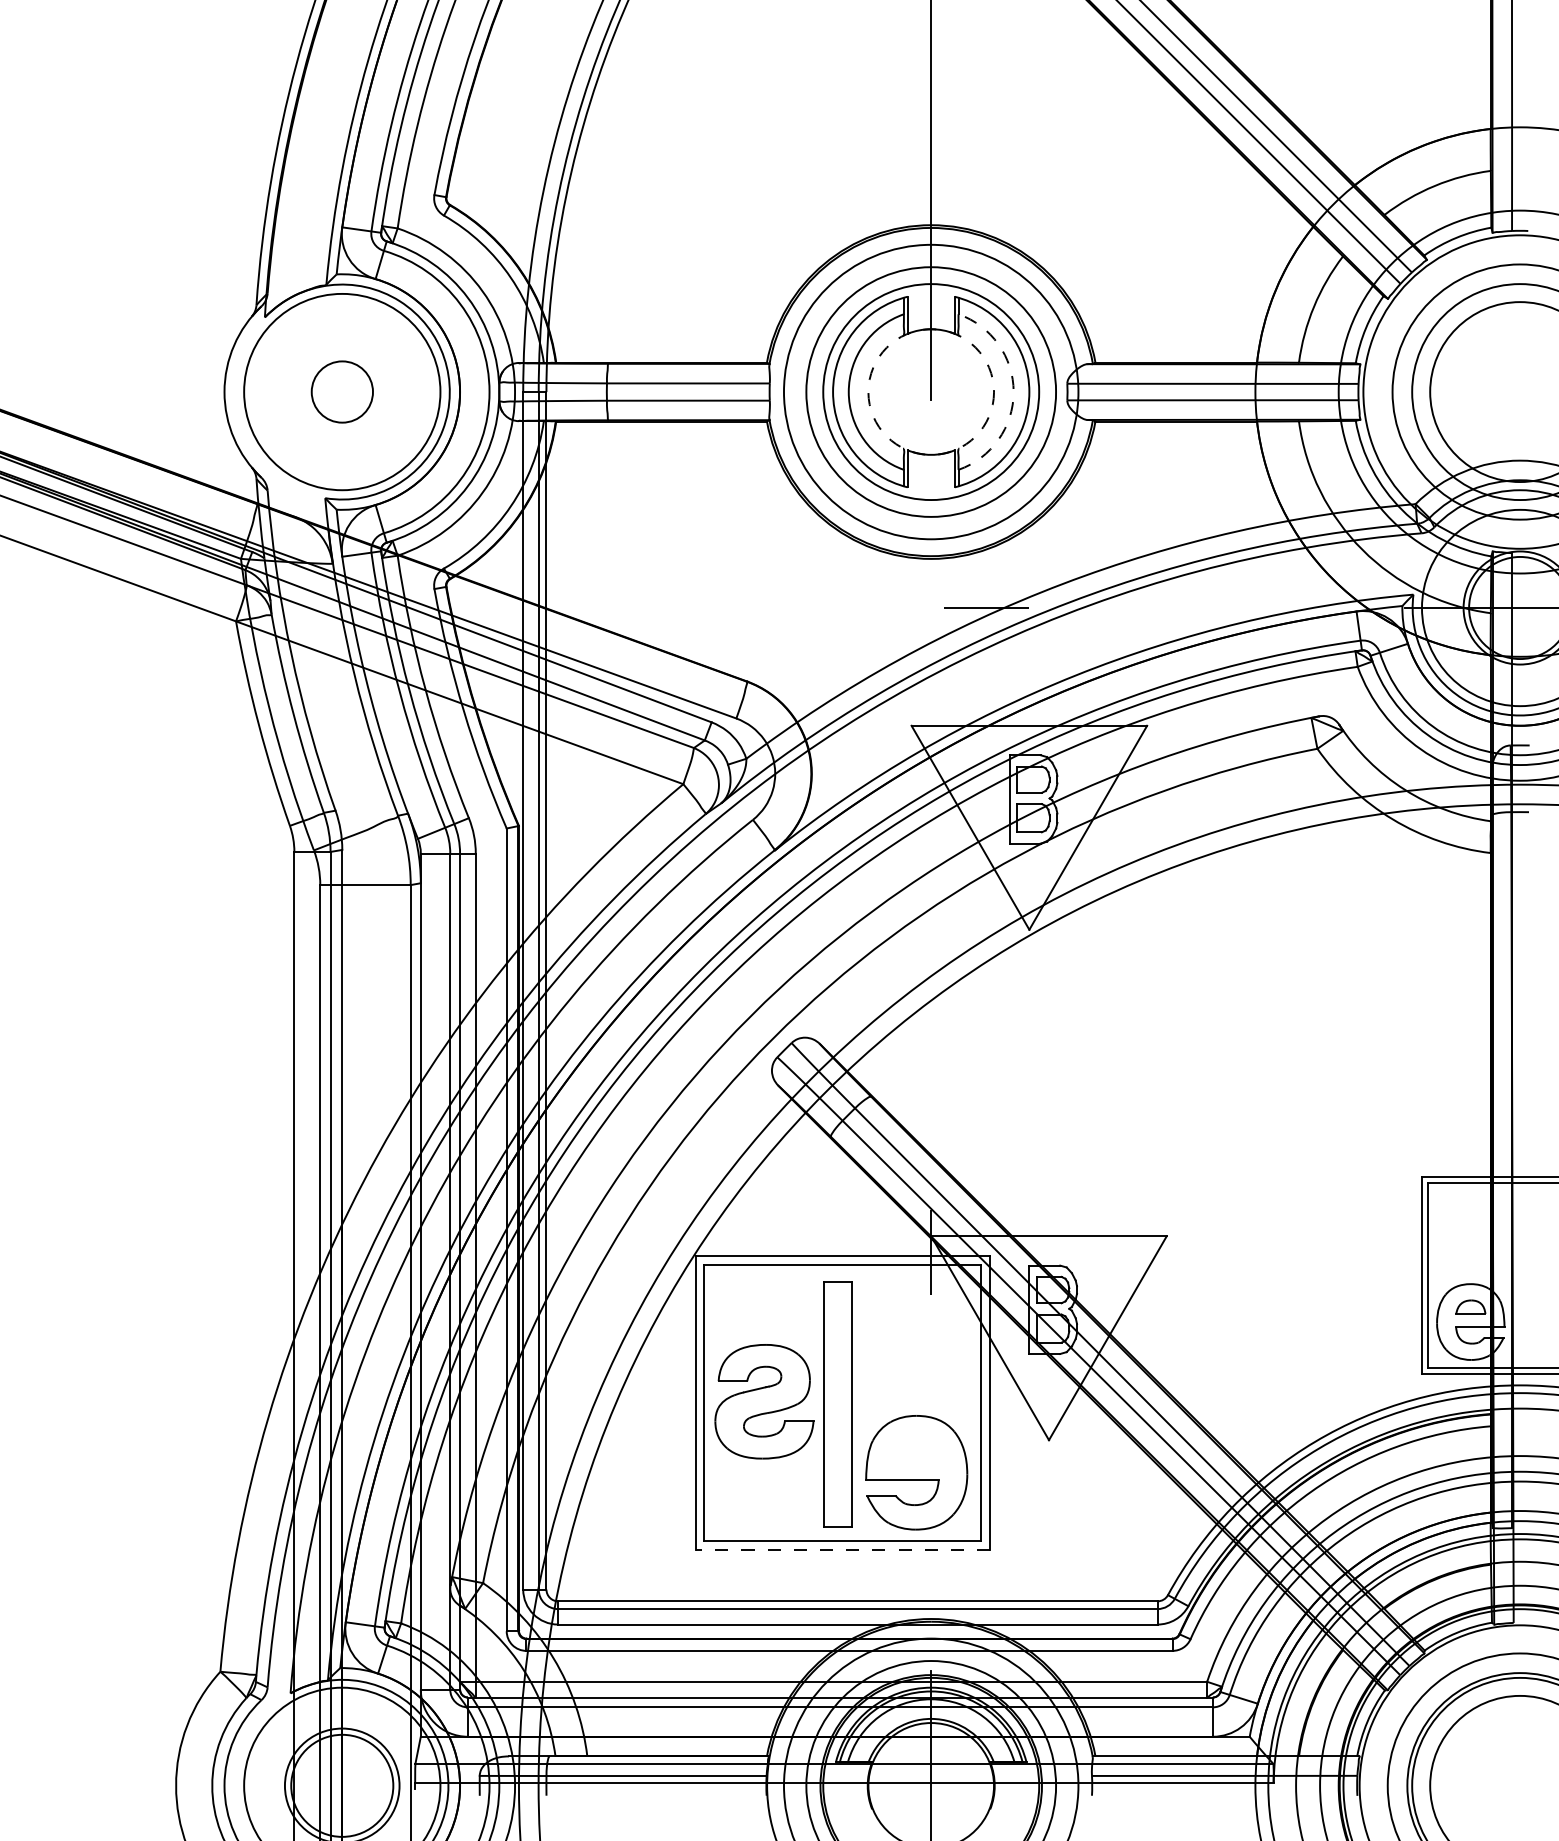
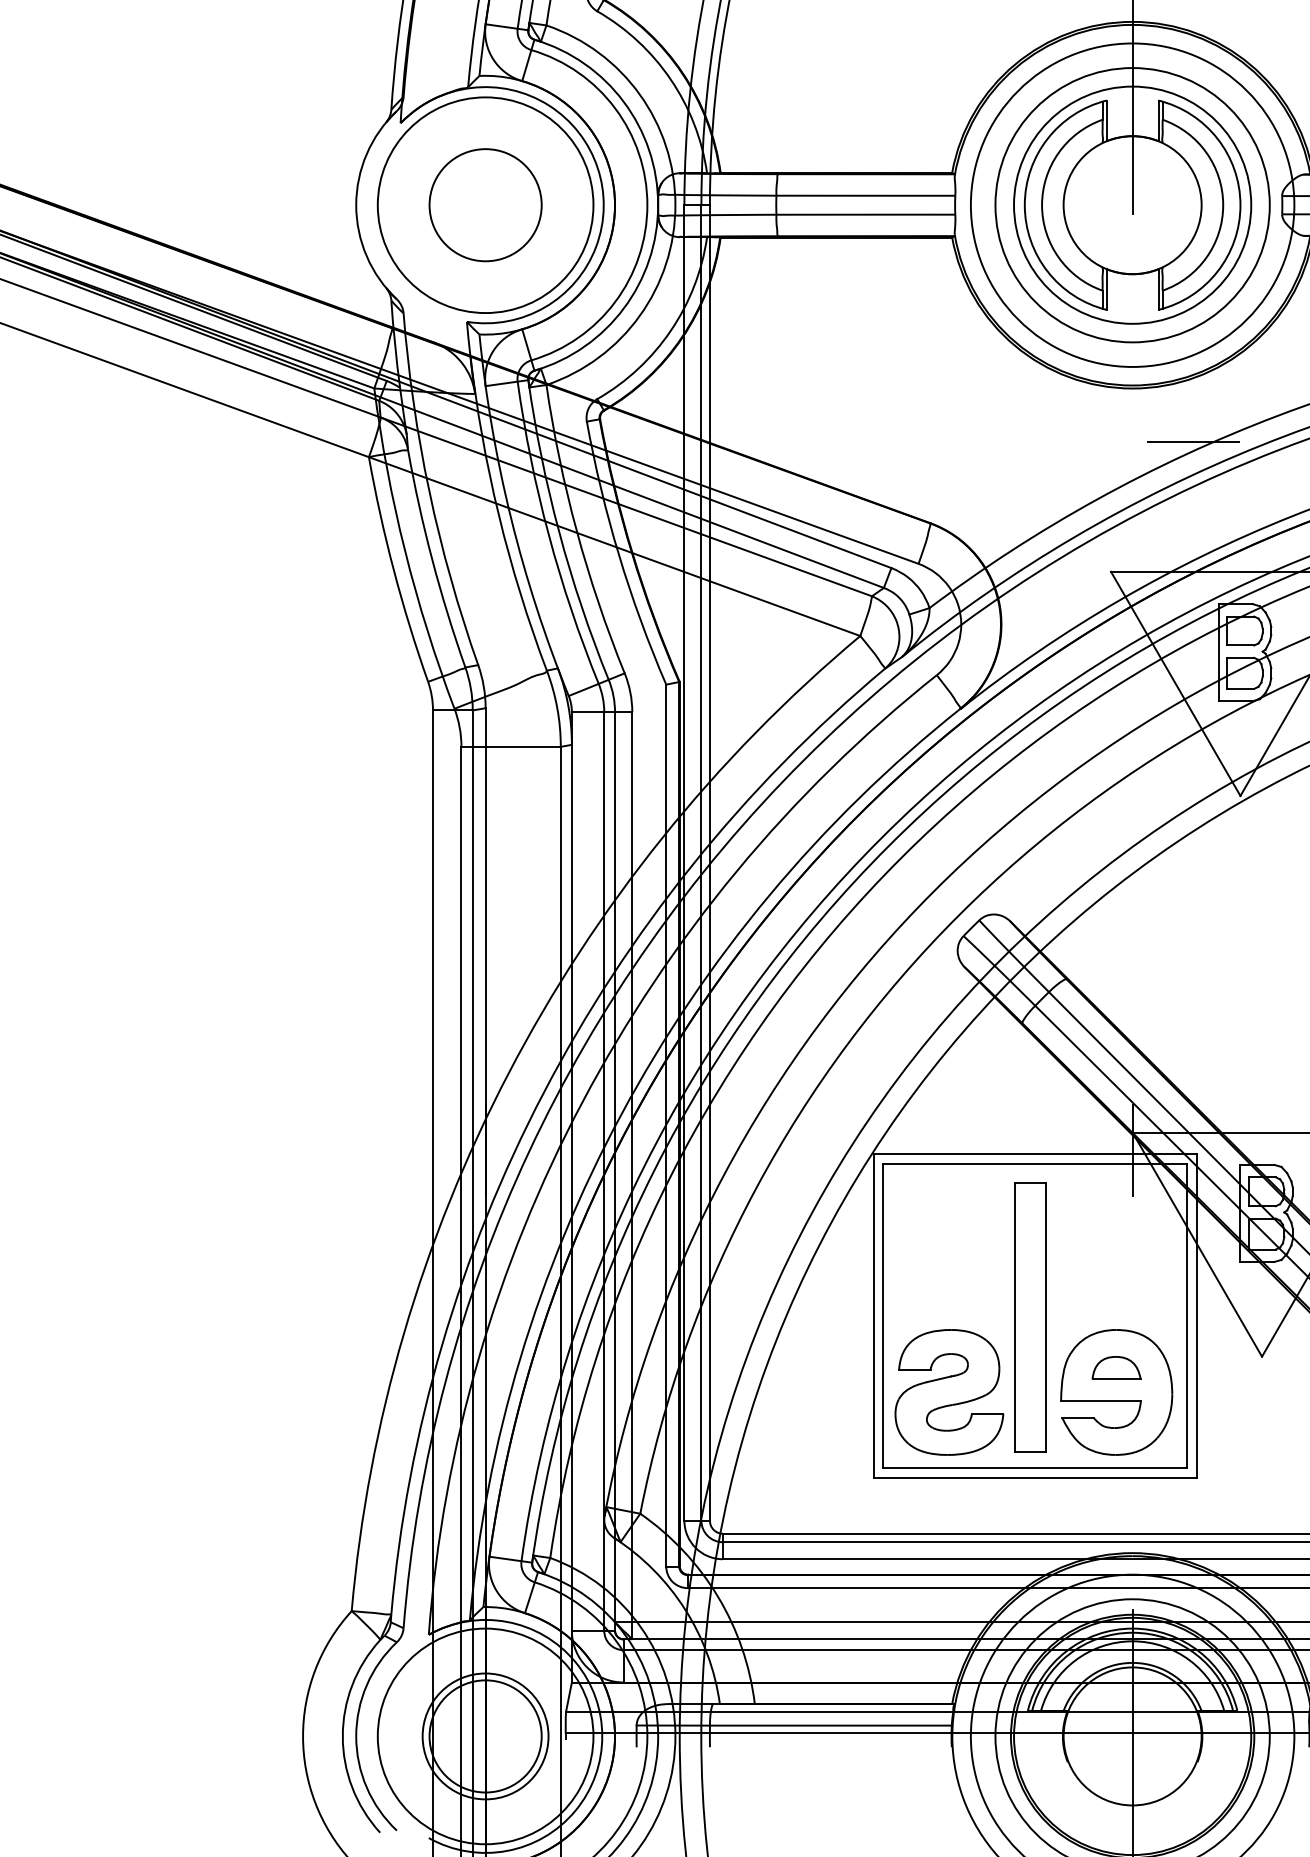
circle: (342, 391) -> (485, 204), size x1.67
circle: (931, 391) -> (1132, 204), dashed -> solid
arc: (1013, 392) -> (1223, 205), dashed -> solid
part: (764, 1401) -> (949, 1392), moved
part: (916, 1450) -> (1116, 1368), added
line: (842, 1550) -> (1035, 1477), dashed -> solid

